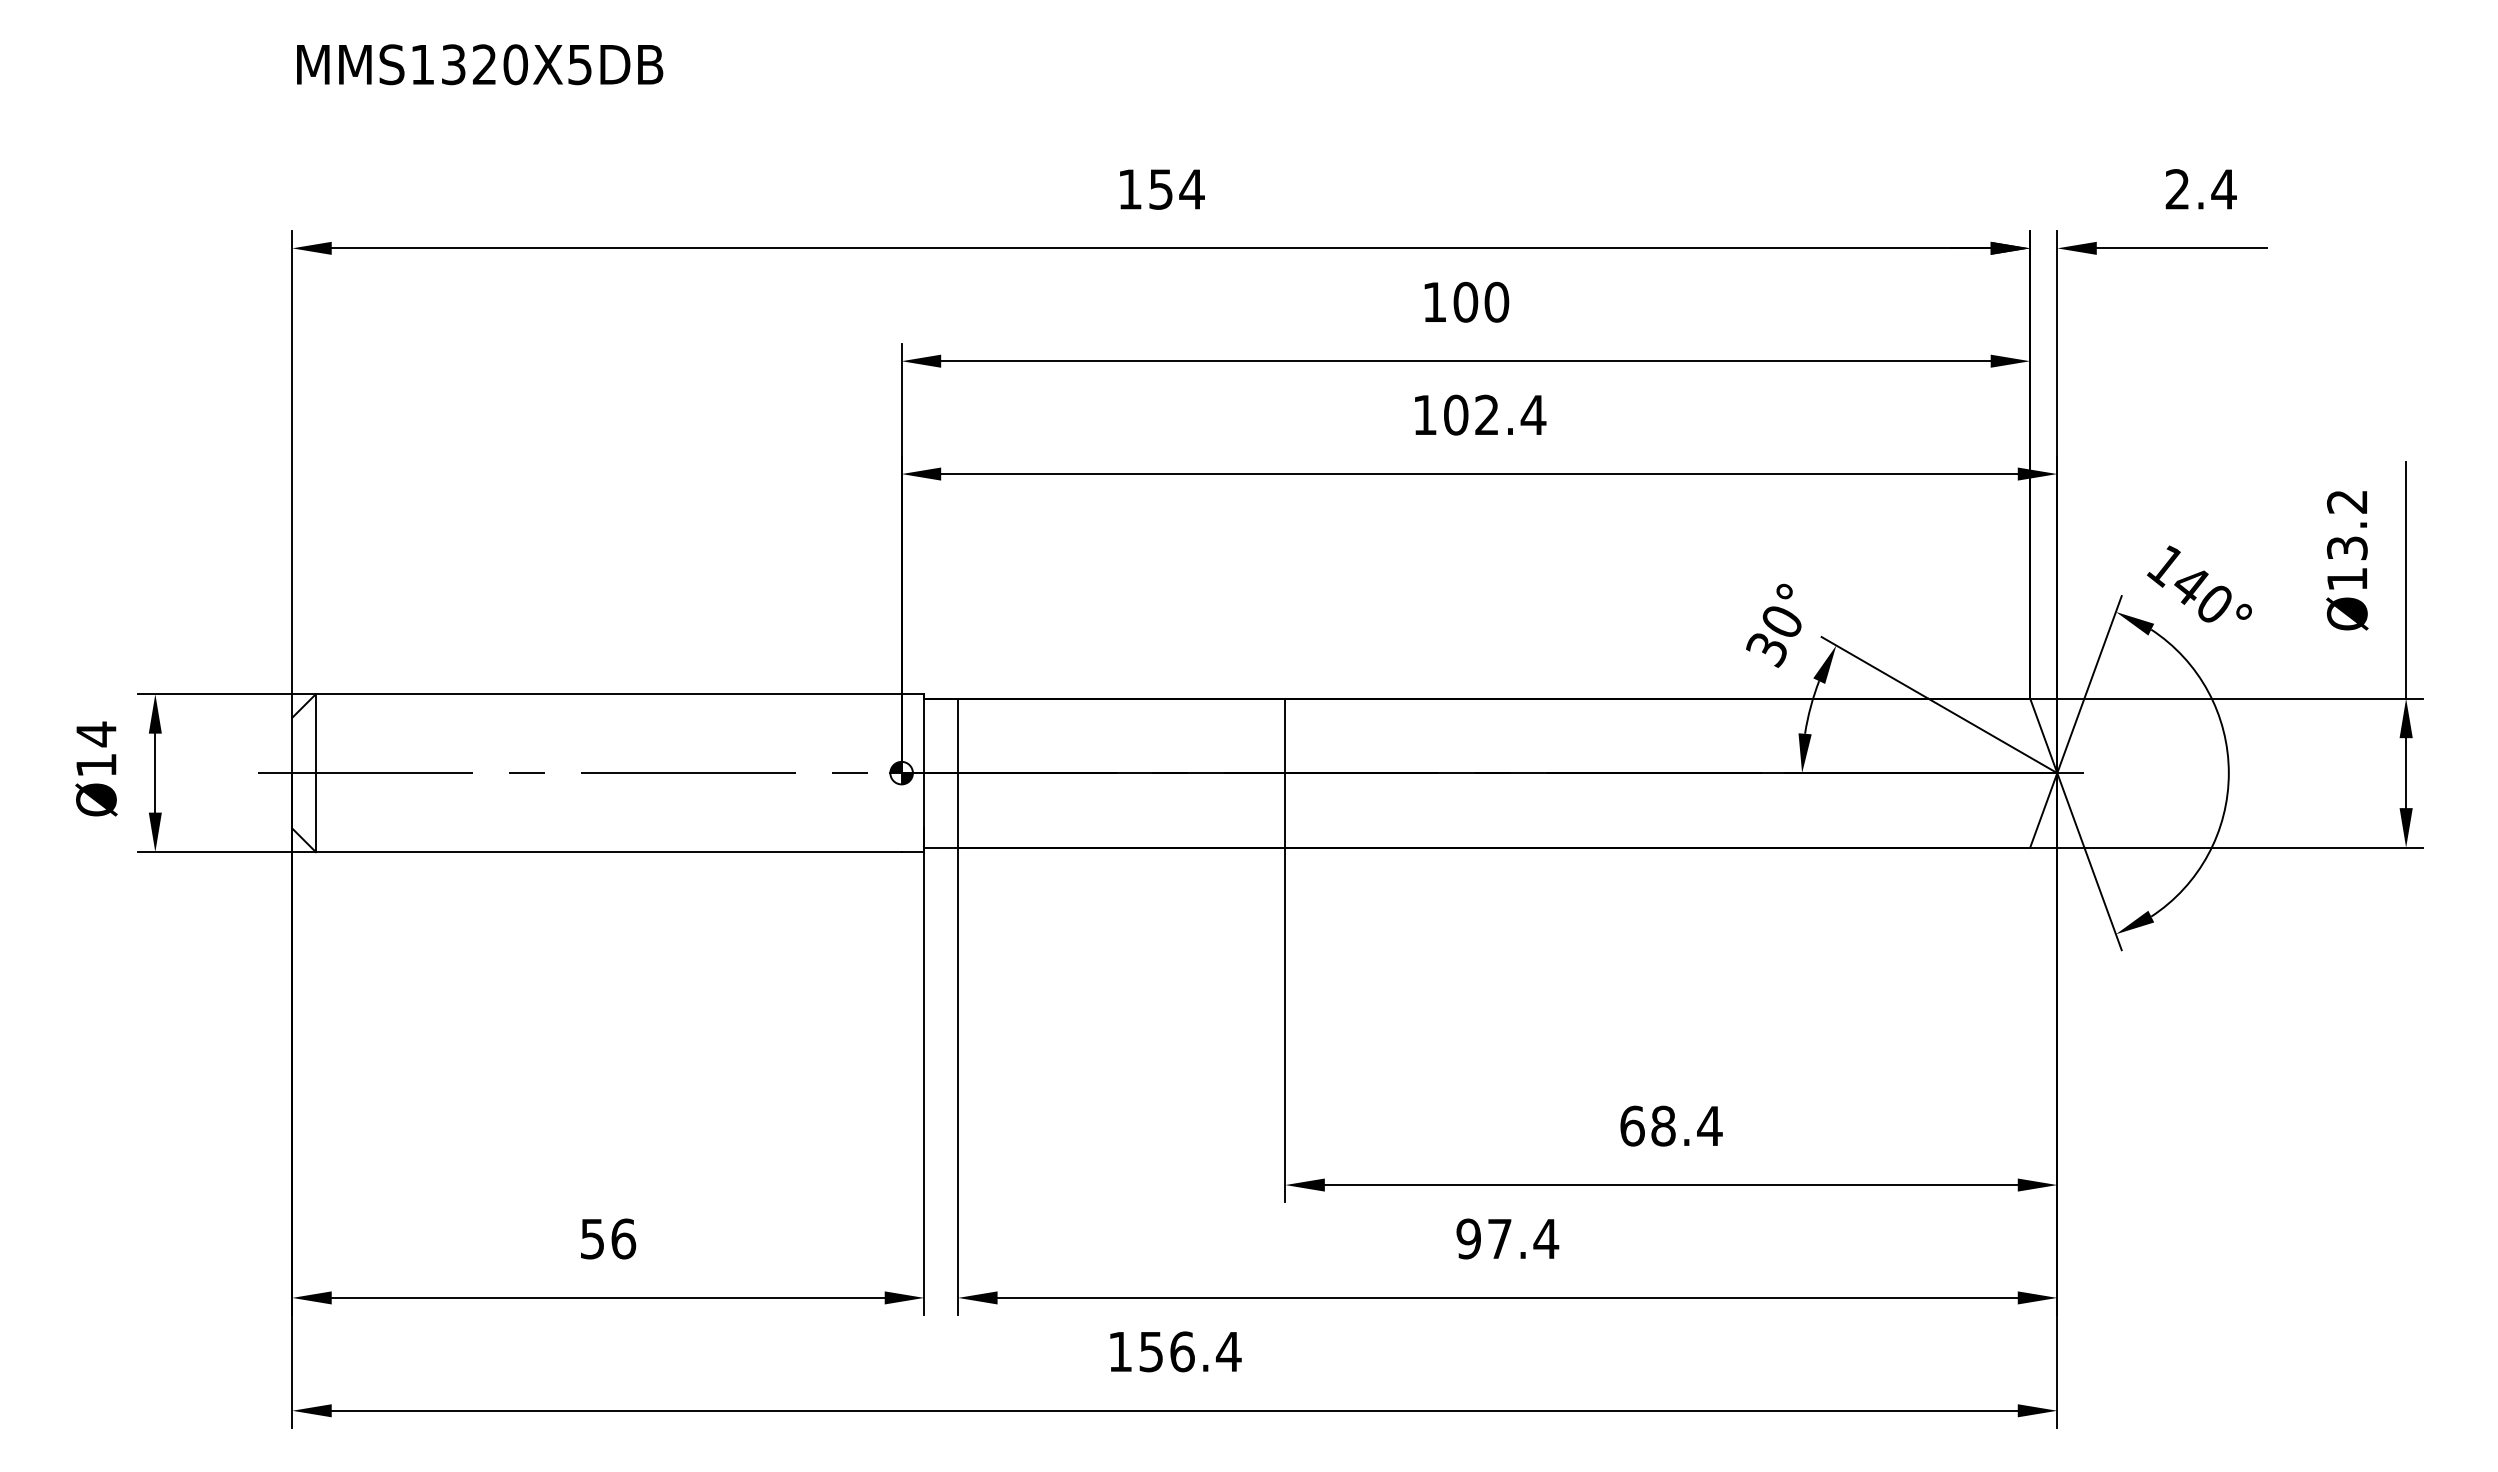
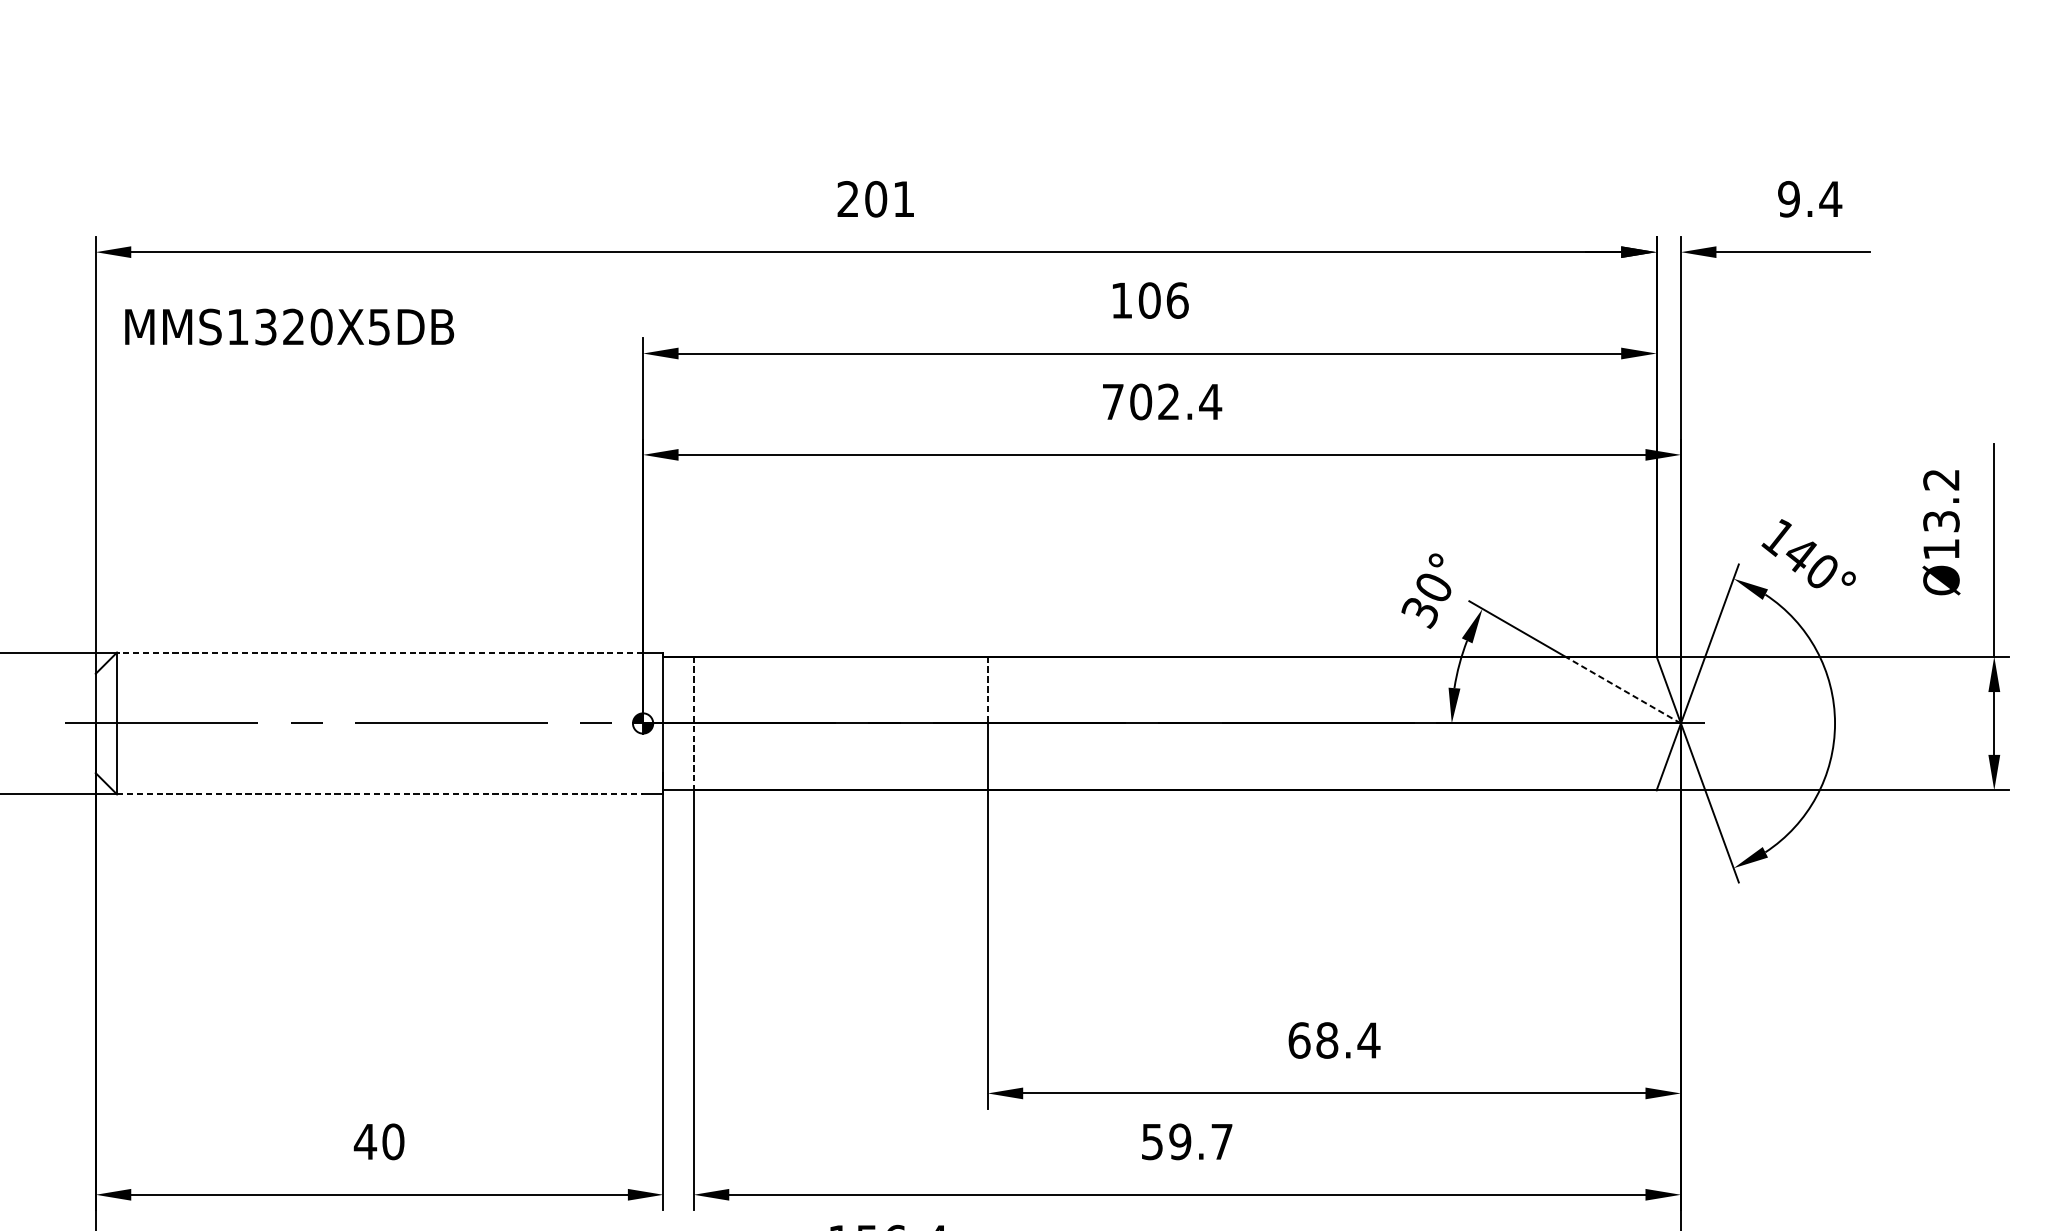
text: (480, 64) -> (289, 326), moved
text: (1161, 189) -> (876, 199), 154 -> 201
text: (2177, 189) -> (1788, 199), 2.4 -> 9.4
text: (1496, 301) -> (1177, 299), 100 -> 106
text: (1424, 414) -> (1112, 401), 102.4 -> 702.4
line: (608, 694) -> (379, 652), solid -> dashed
line: (1992, 735) -> (1622, 689), solid -> dashed
line: (1285, 736) -> (987, 690), solid -> dashed
line: (958, 773) -> (694, 723), solid -> dashed
line: (608, 852) -> (379, 794), solid -> dashed
text: (607, 1238) -> (378, 1141), 56 -> 40
text: (1507, 1238) -> (1187, 1141), 97.4 -> 59.7

